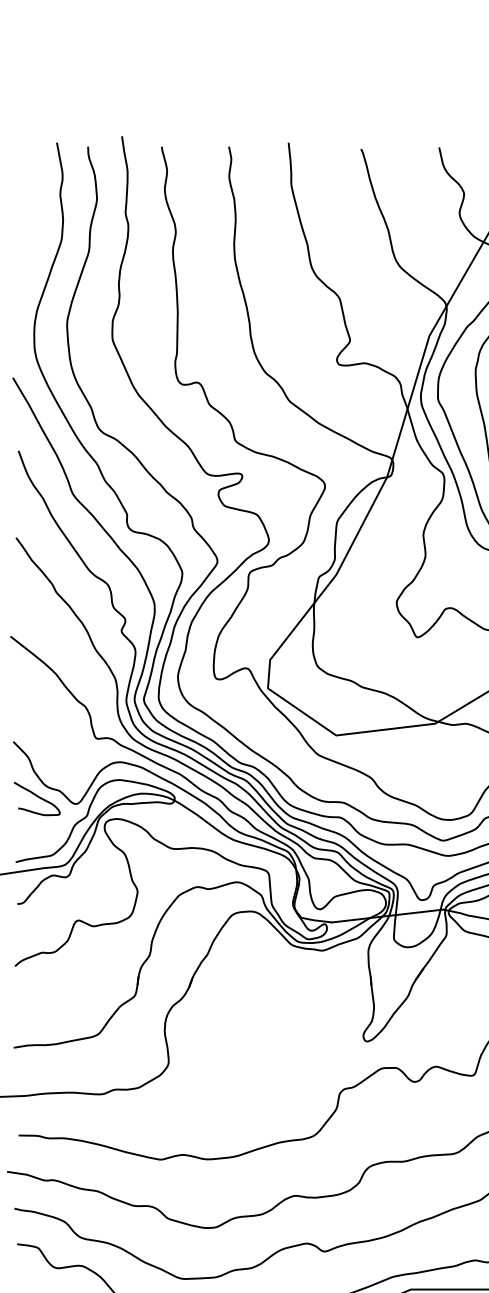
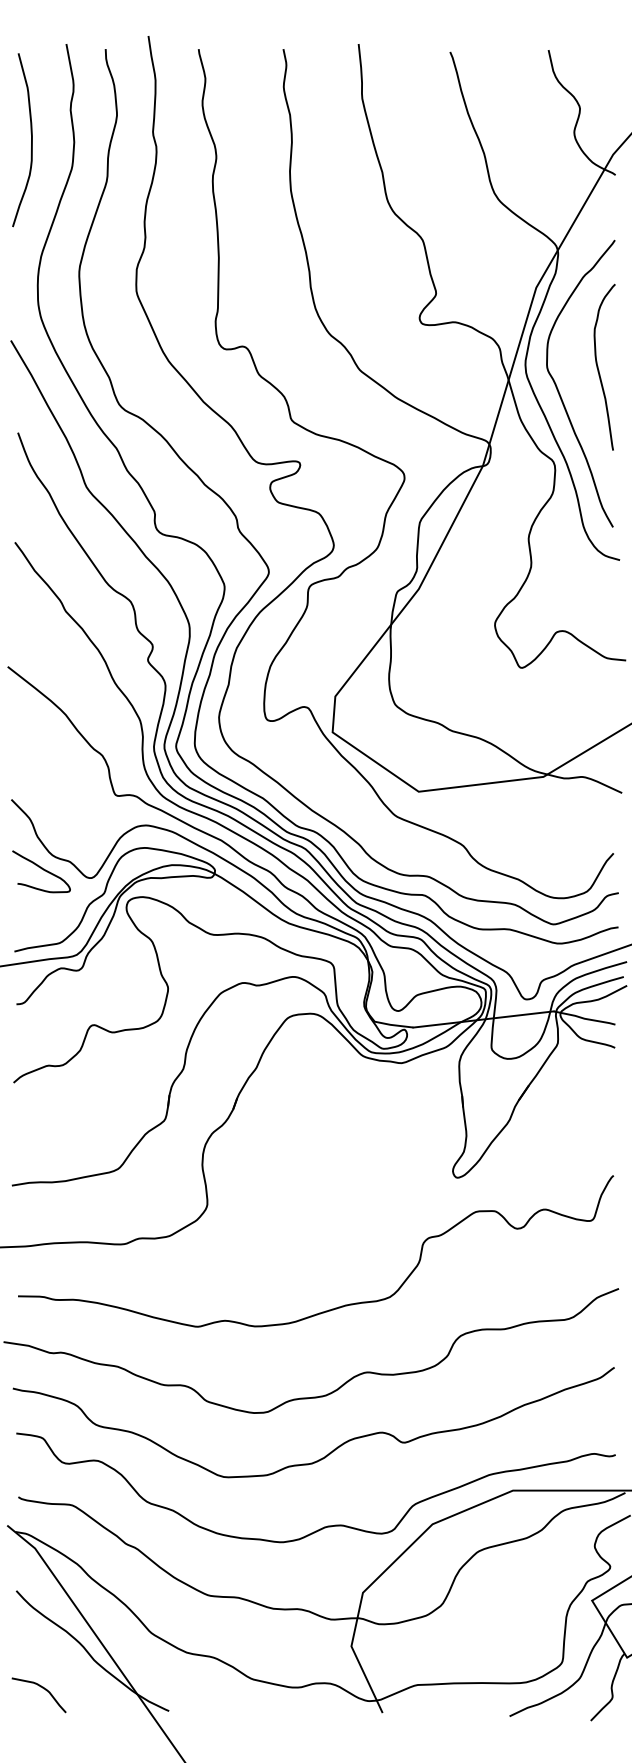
curve: (29, 219) -> (31, 140), added

